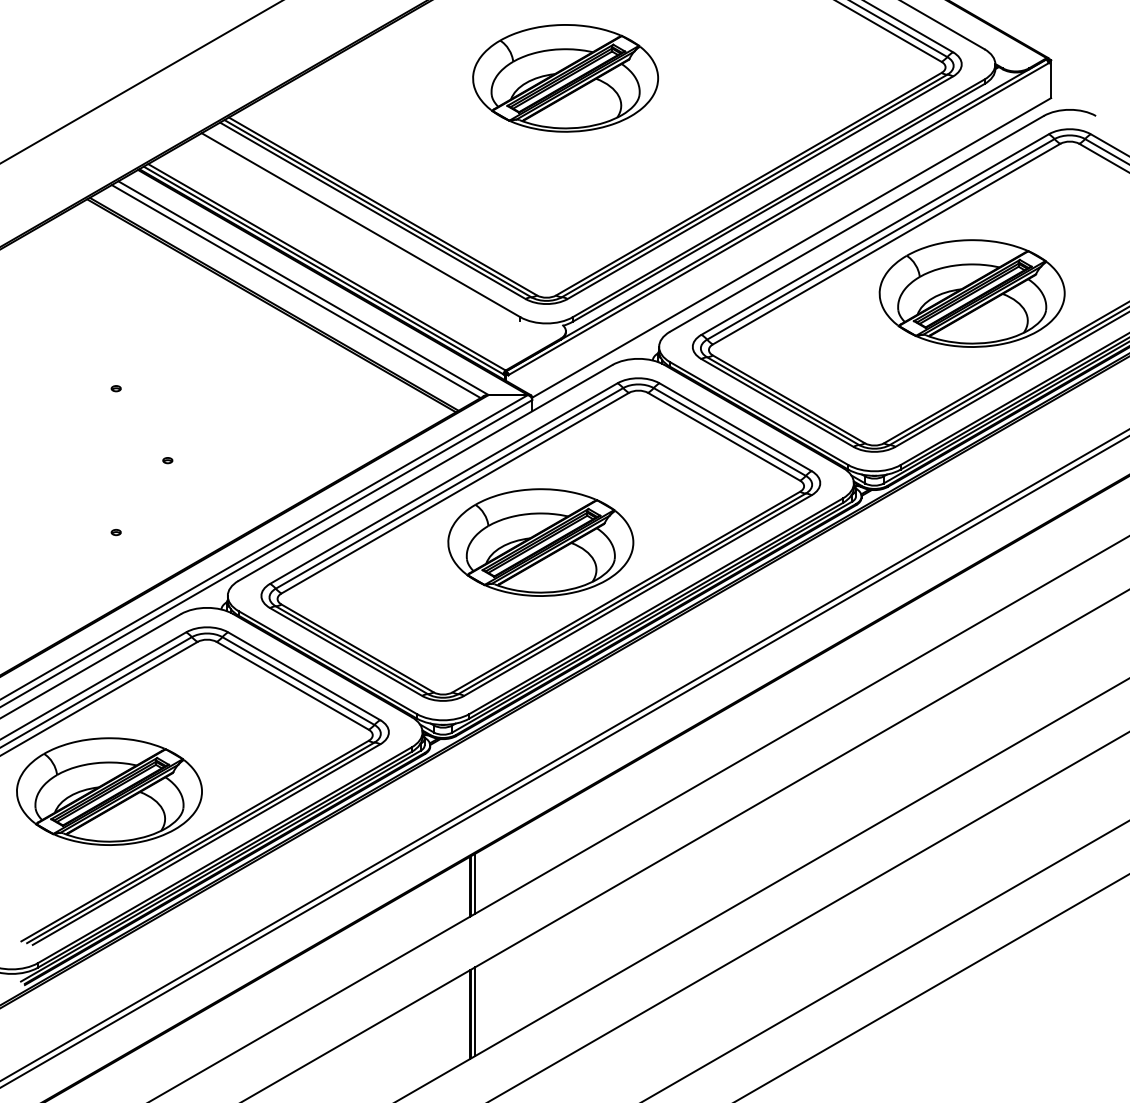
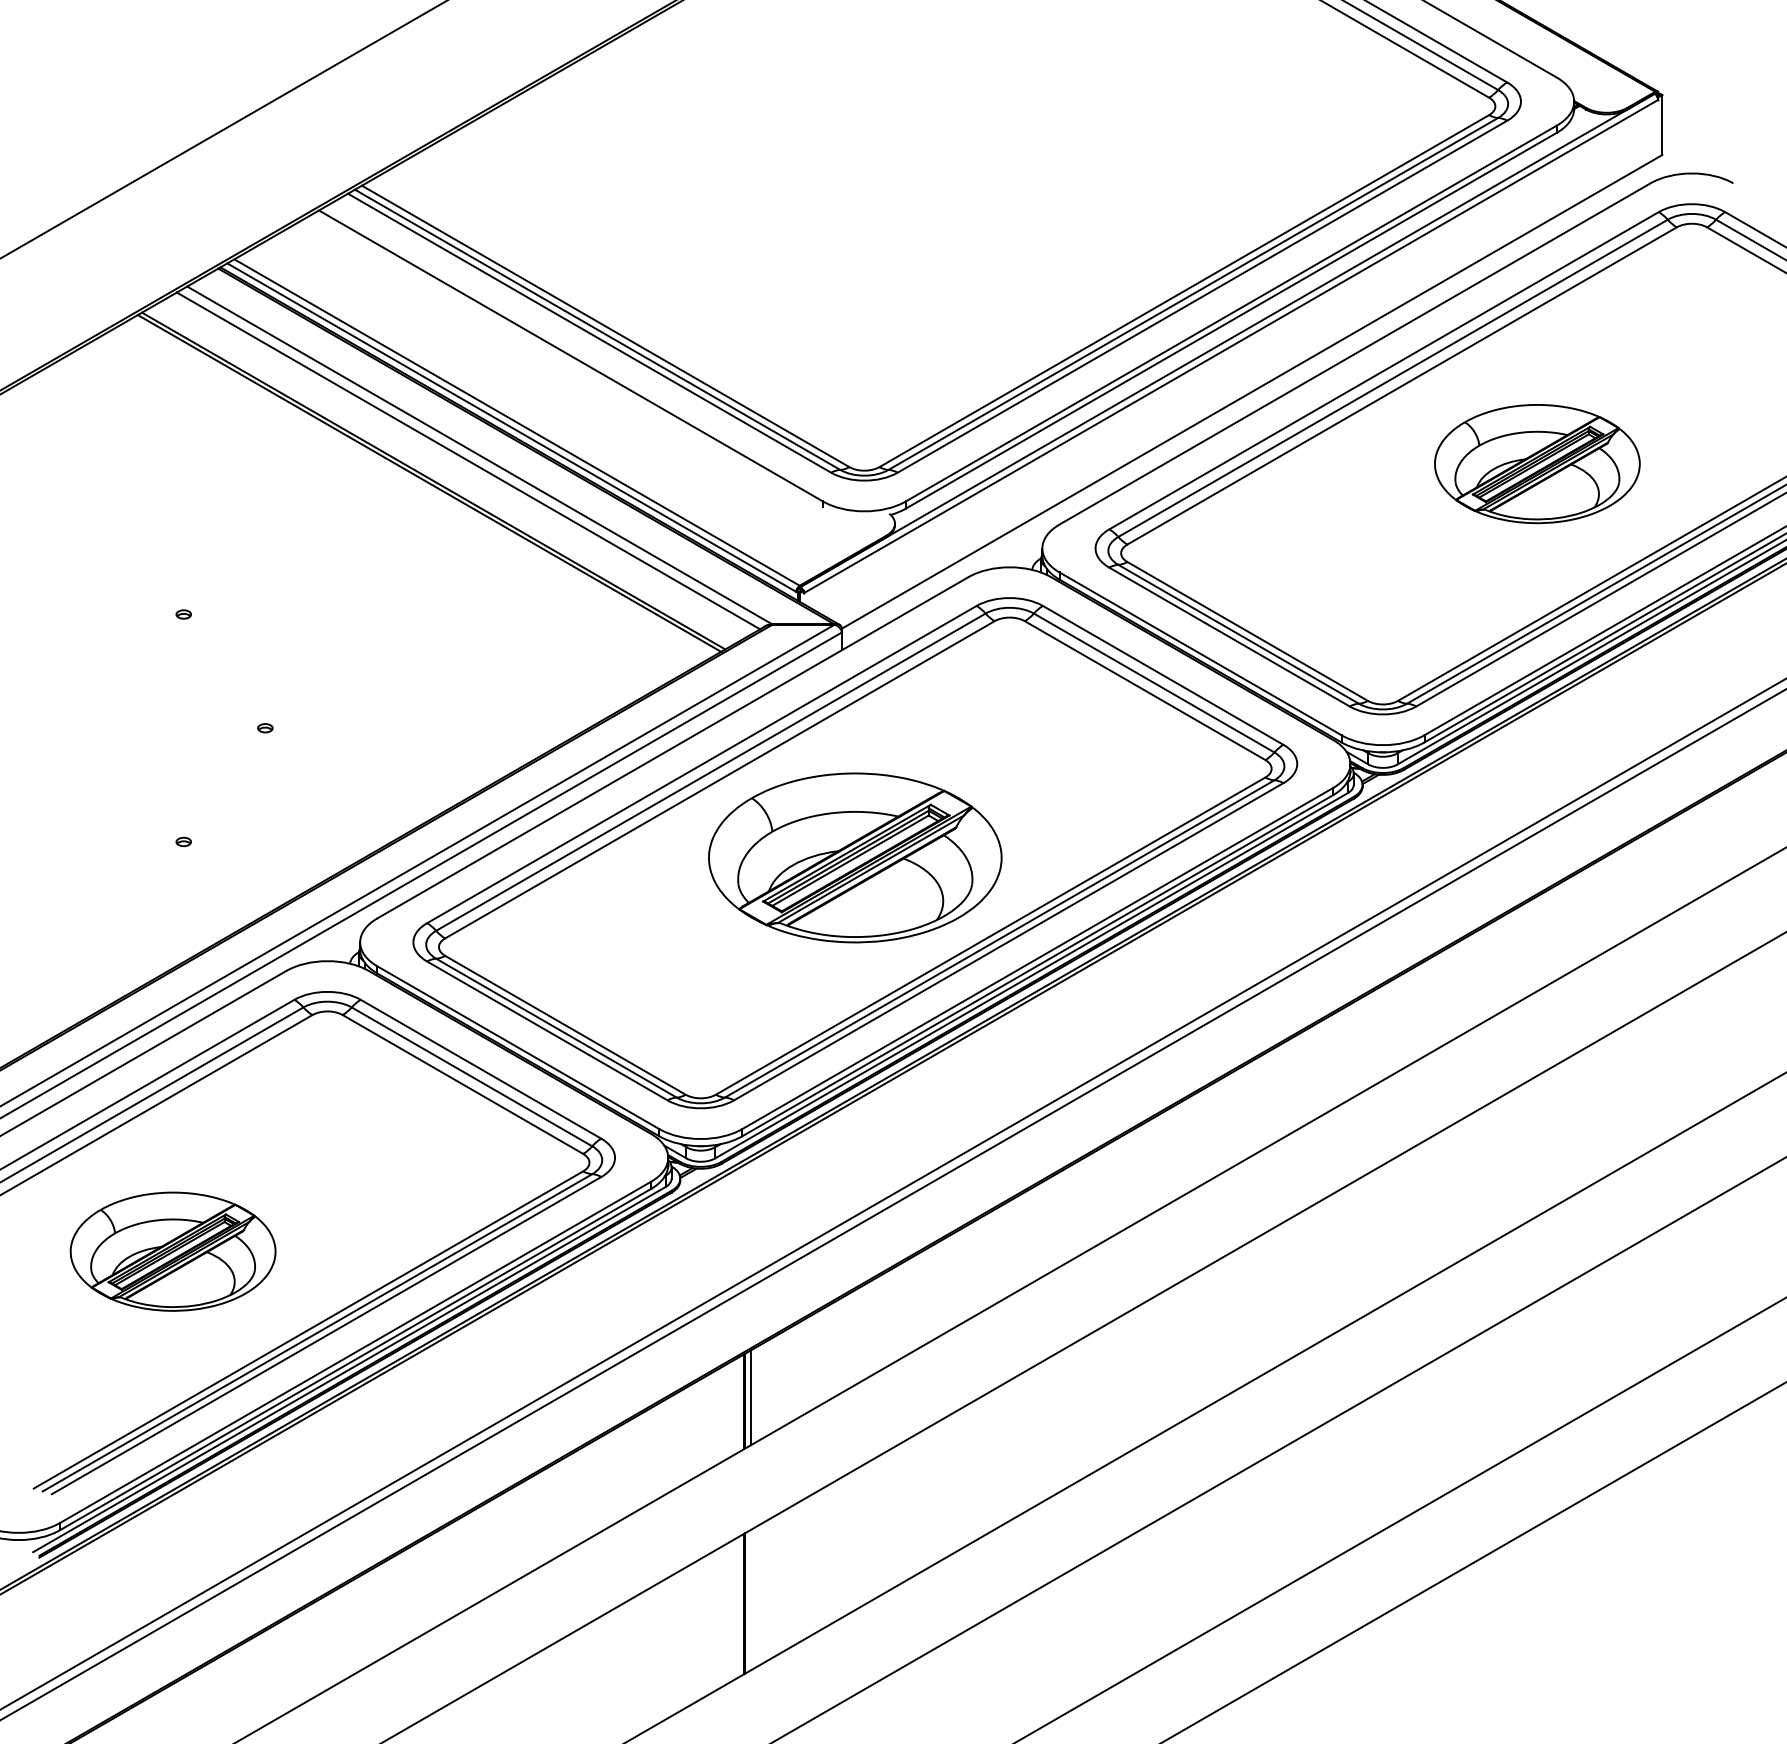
part: (565, 78) -> (894, 123), removed
part: (971, 293) -> (1536, 463), size x0.7
part: (109, 791) -> (173, 1251), size x0.7
line: (475, 1011) -> (751, 1599), removed

